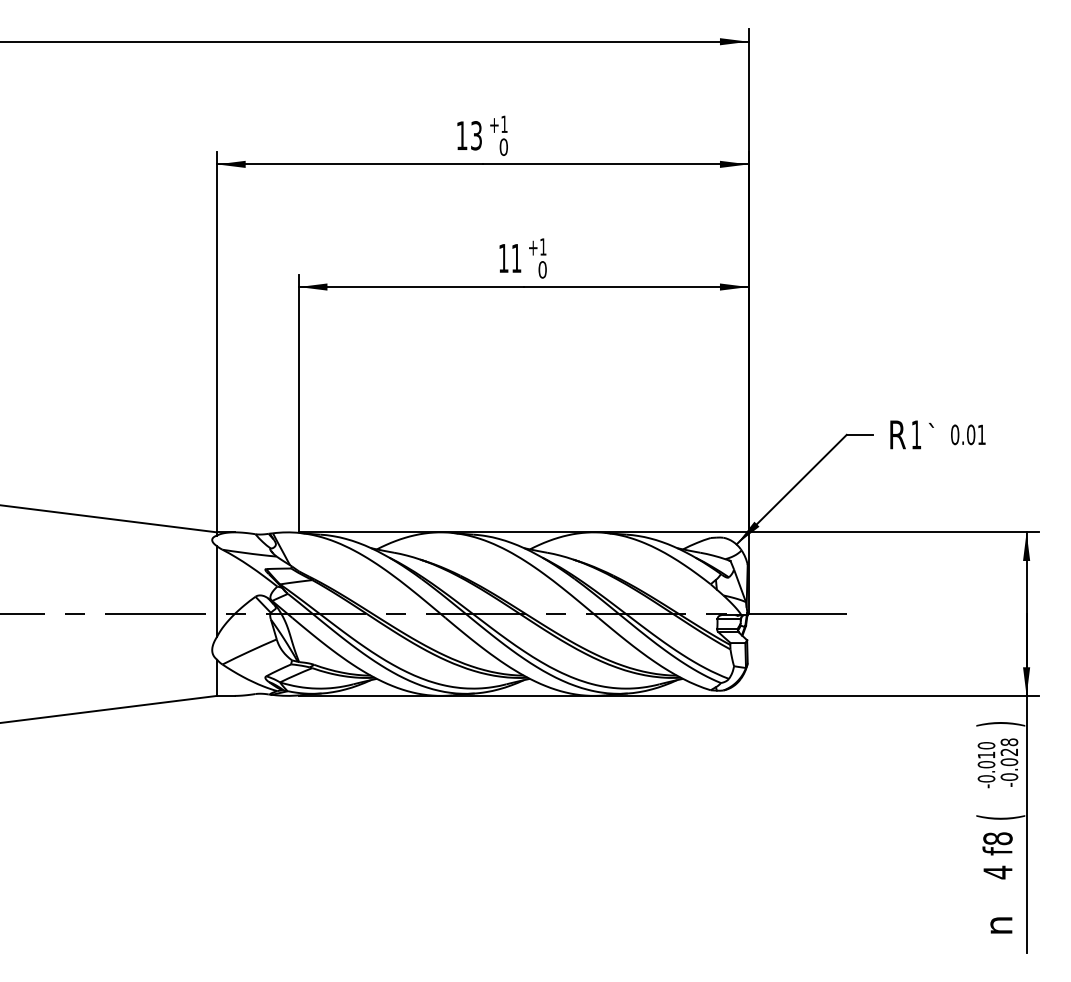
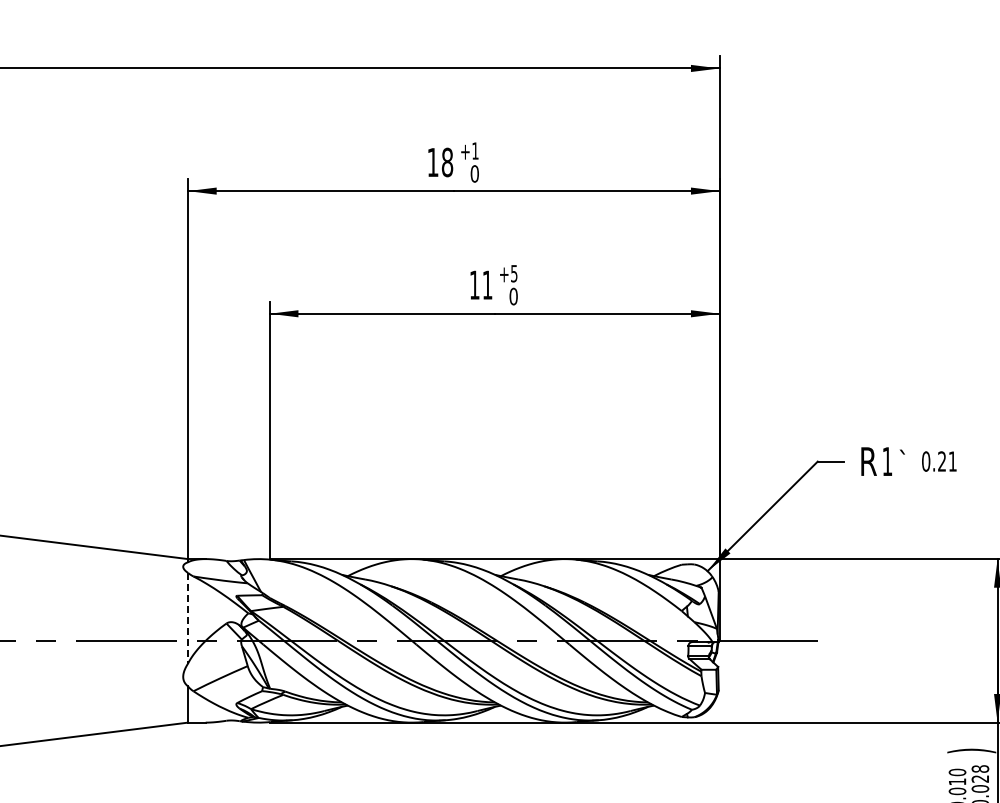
text: (476, 135) -> (447, 162), 13 -> 18
text: (543, 246) -> (514, 273), +1 -> +5
text: (971, 434) -> (942, 461), 0.01 -> 0.21
line: (217, 592) -> (188, 619), solid -> dashed

